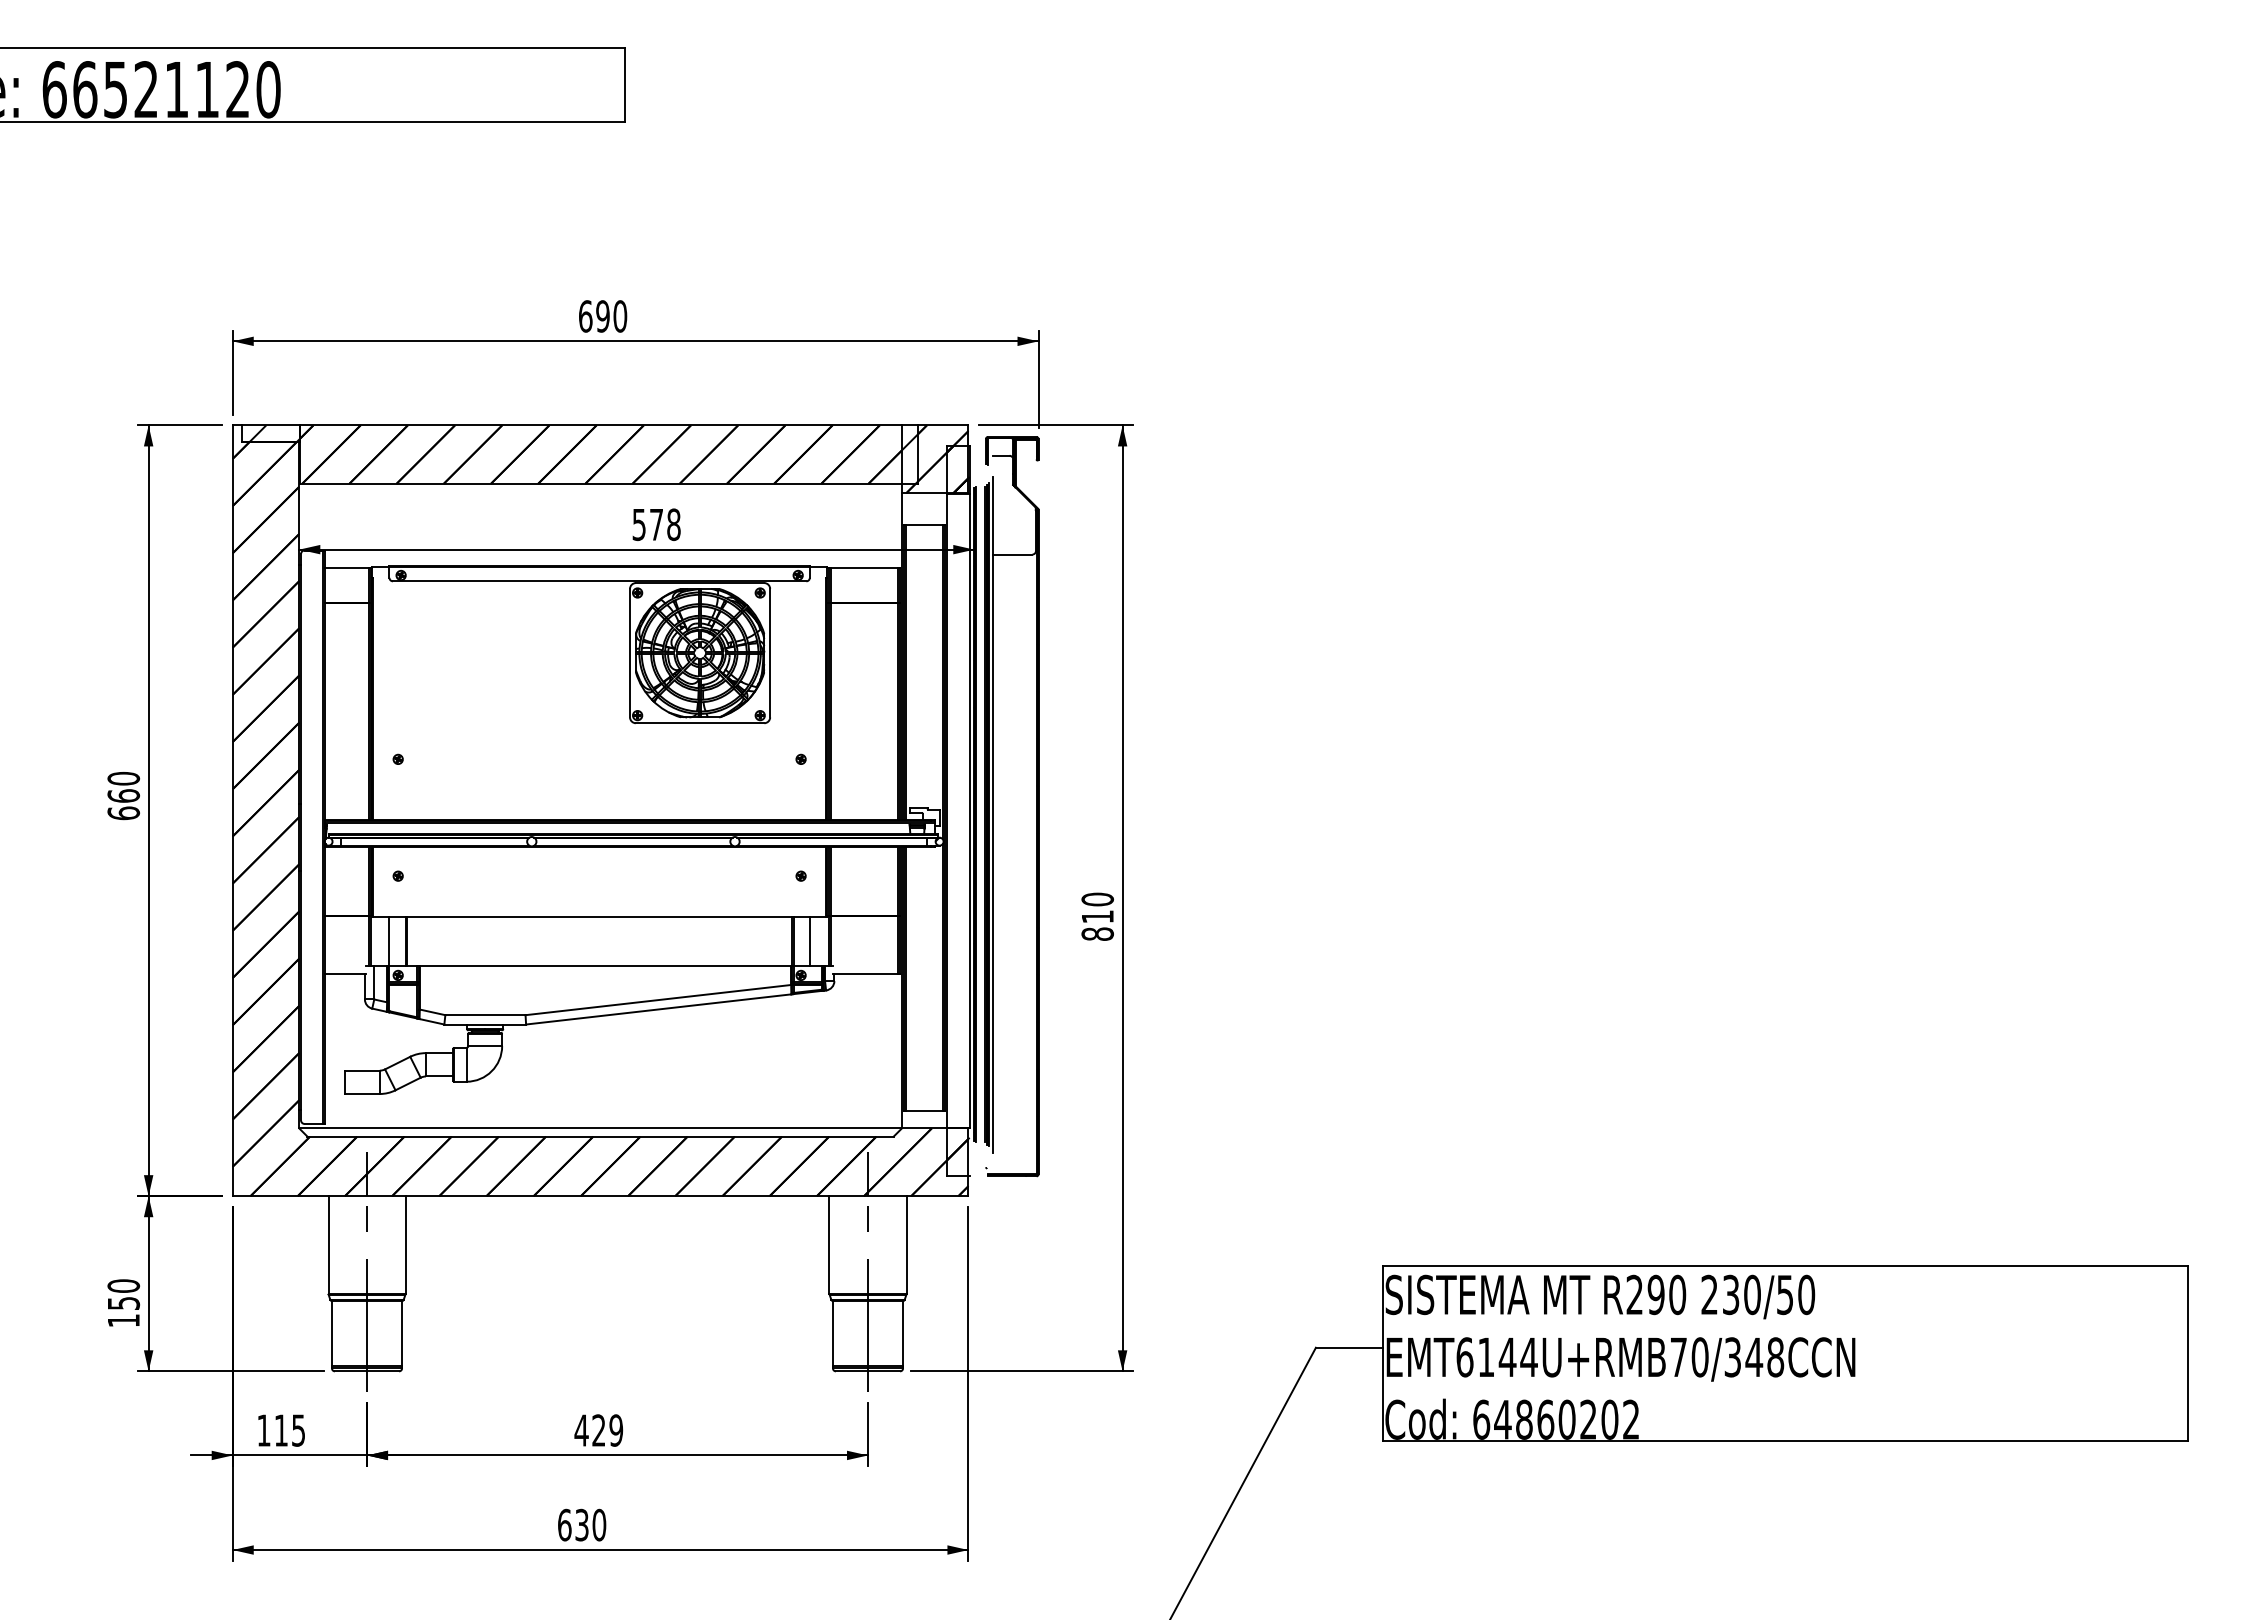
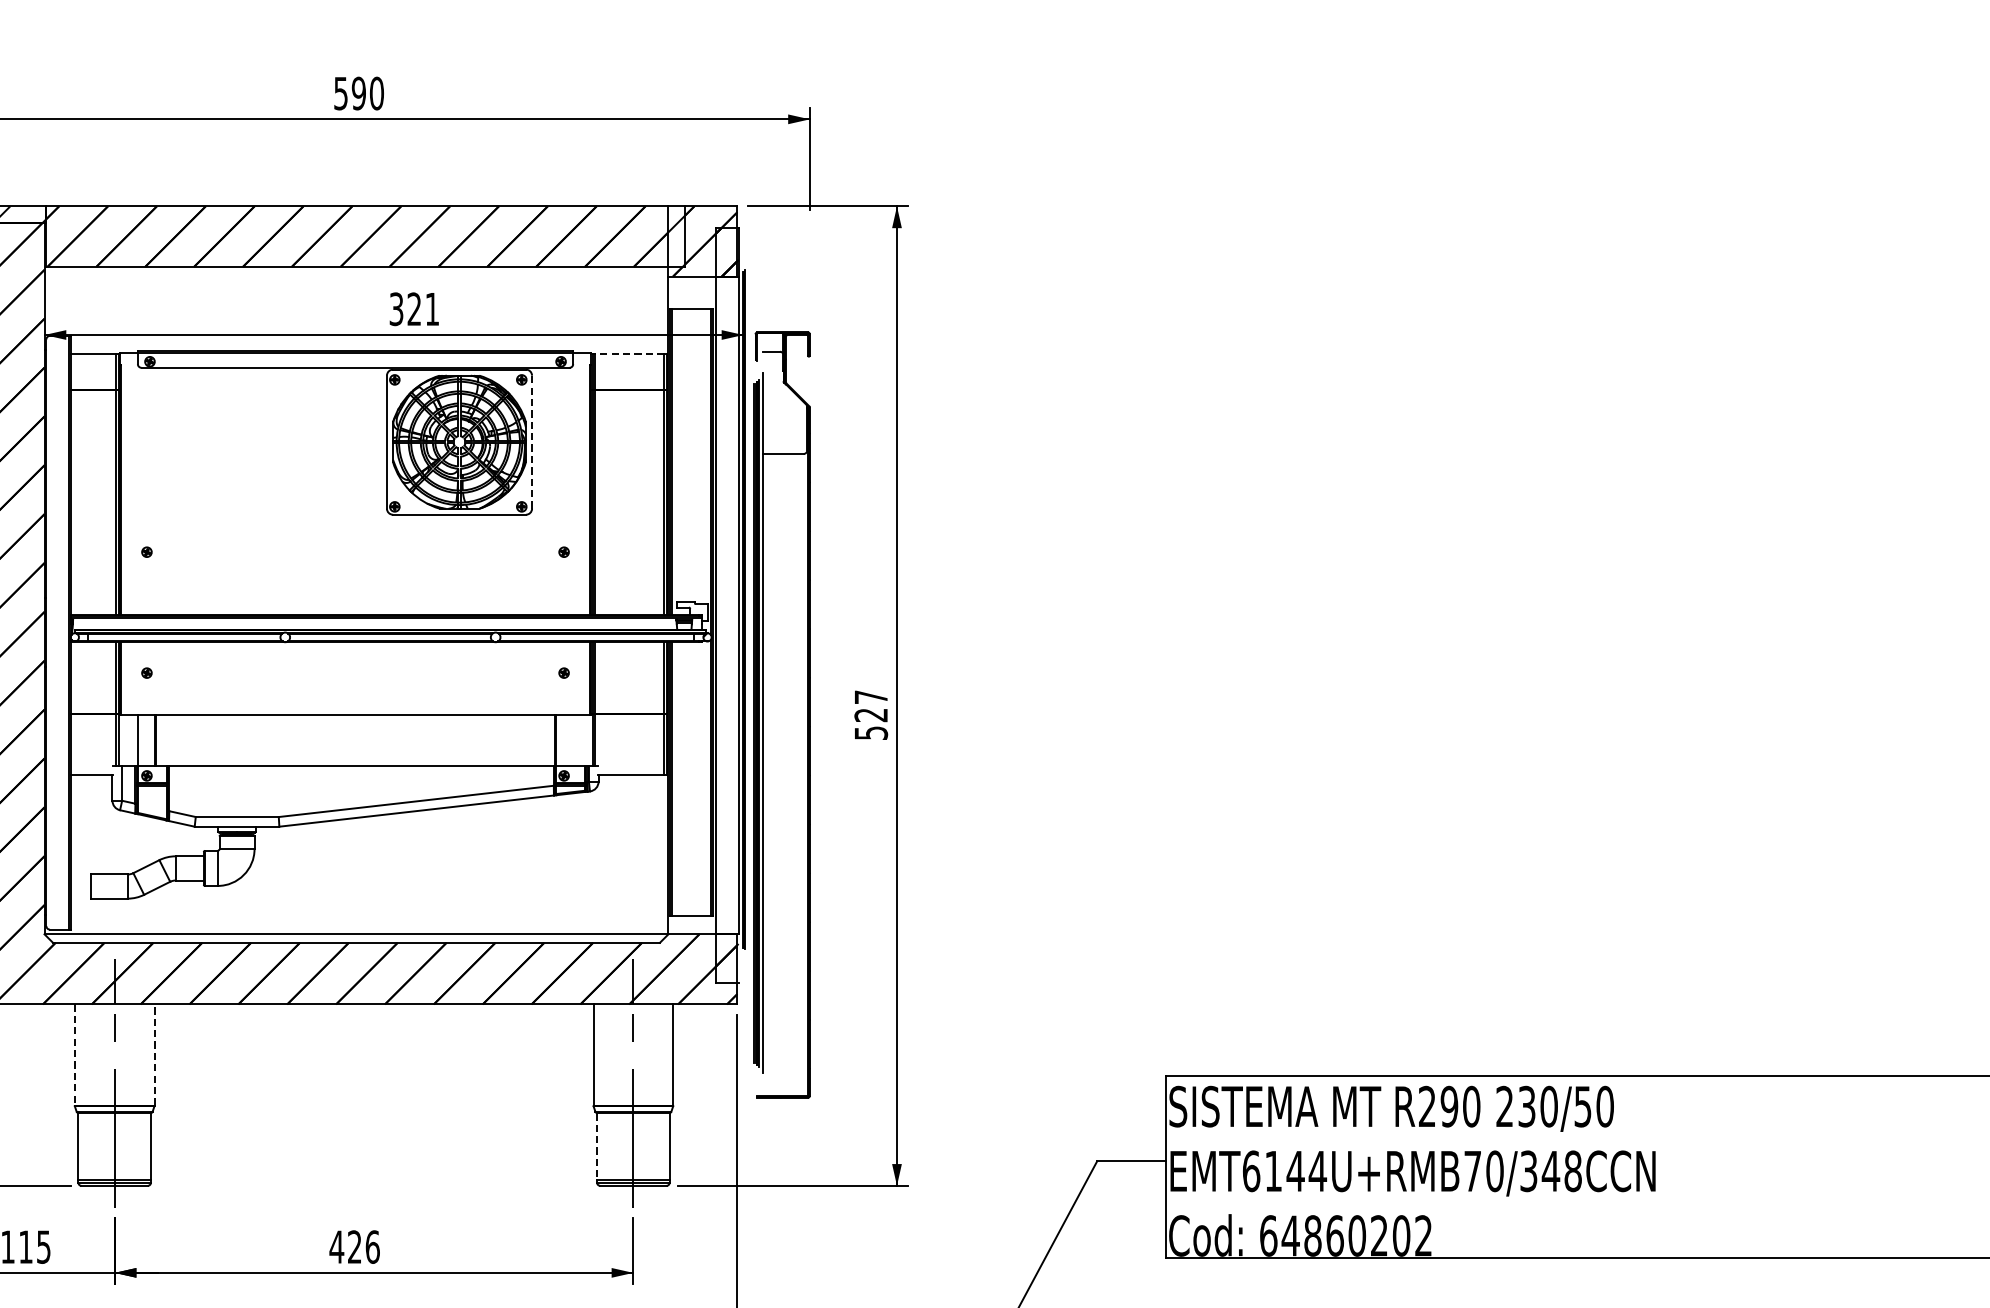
text: (585, 316) -> (340, 93), 690 -> 590
text: (656, 524) -> (414, 308), 578 -> 321
line: (864, 567) -> (629, 353), solid -> dashed
line: (770, 652) -> (532, 441), solid -> dashed
part: (993, 806) -> (763, 714), moved
text: (1097, 916) -> (870, 714), 810 -> 527
line: (809, 941) -> (572, 740), removed
line: (328, 1245) -> (74, 1055), solid -> dashed
line: (405, 1245) -> (154, 1055), solid -> dashed
line: (833, 1333) -> (597, 1146), solid -> dashed
text: (616, 1430) -> (372, 1247), 429 -> 426

